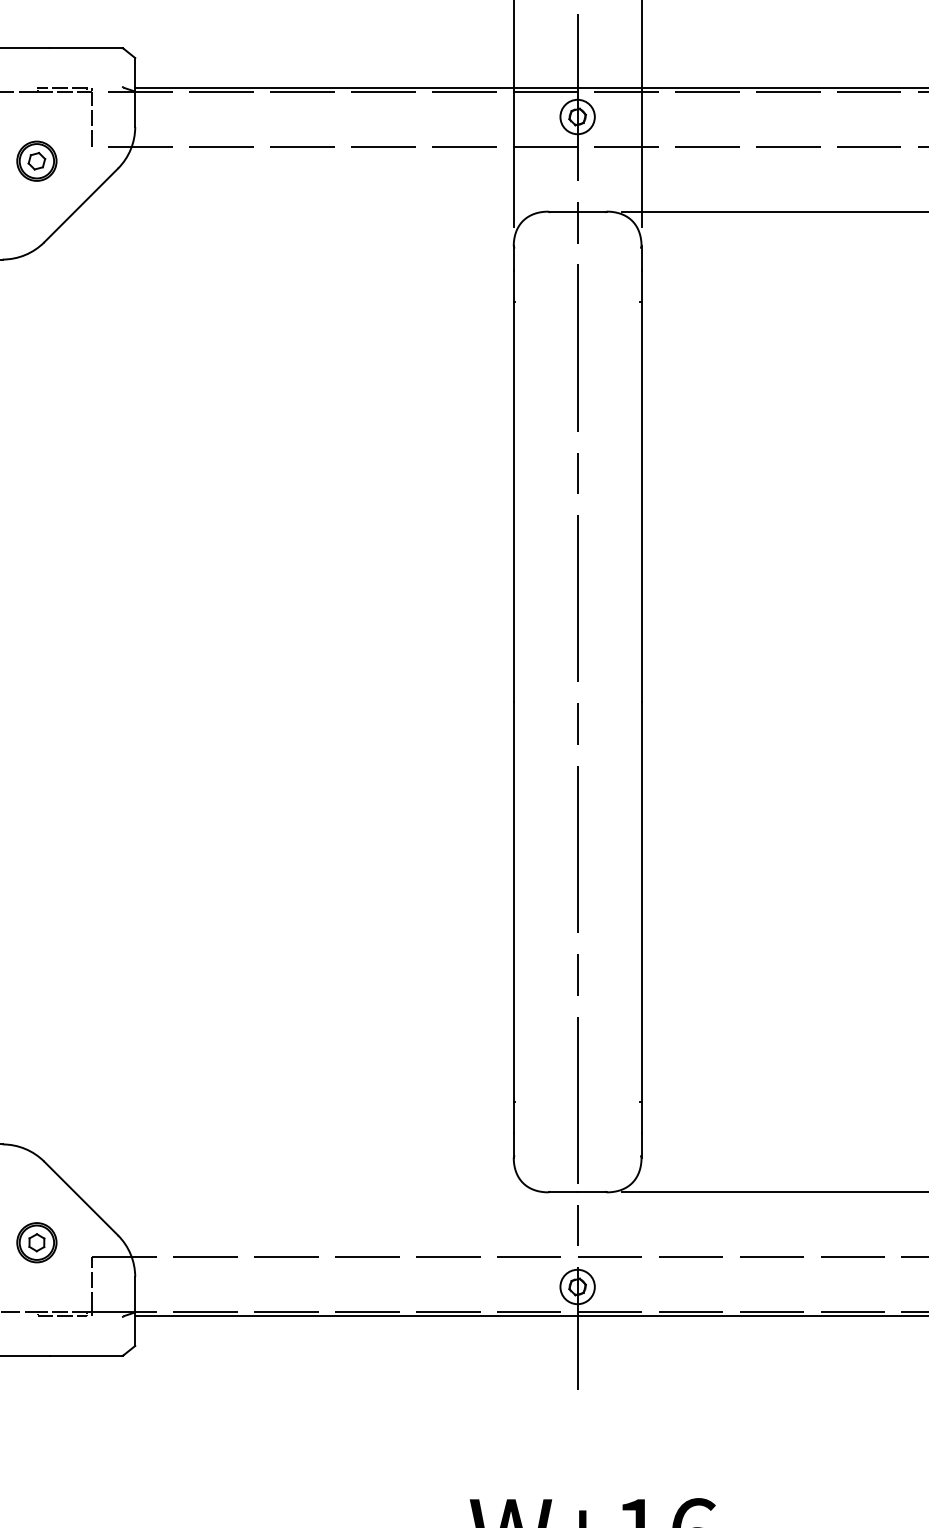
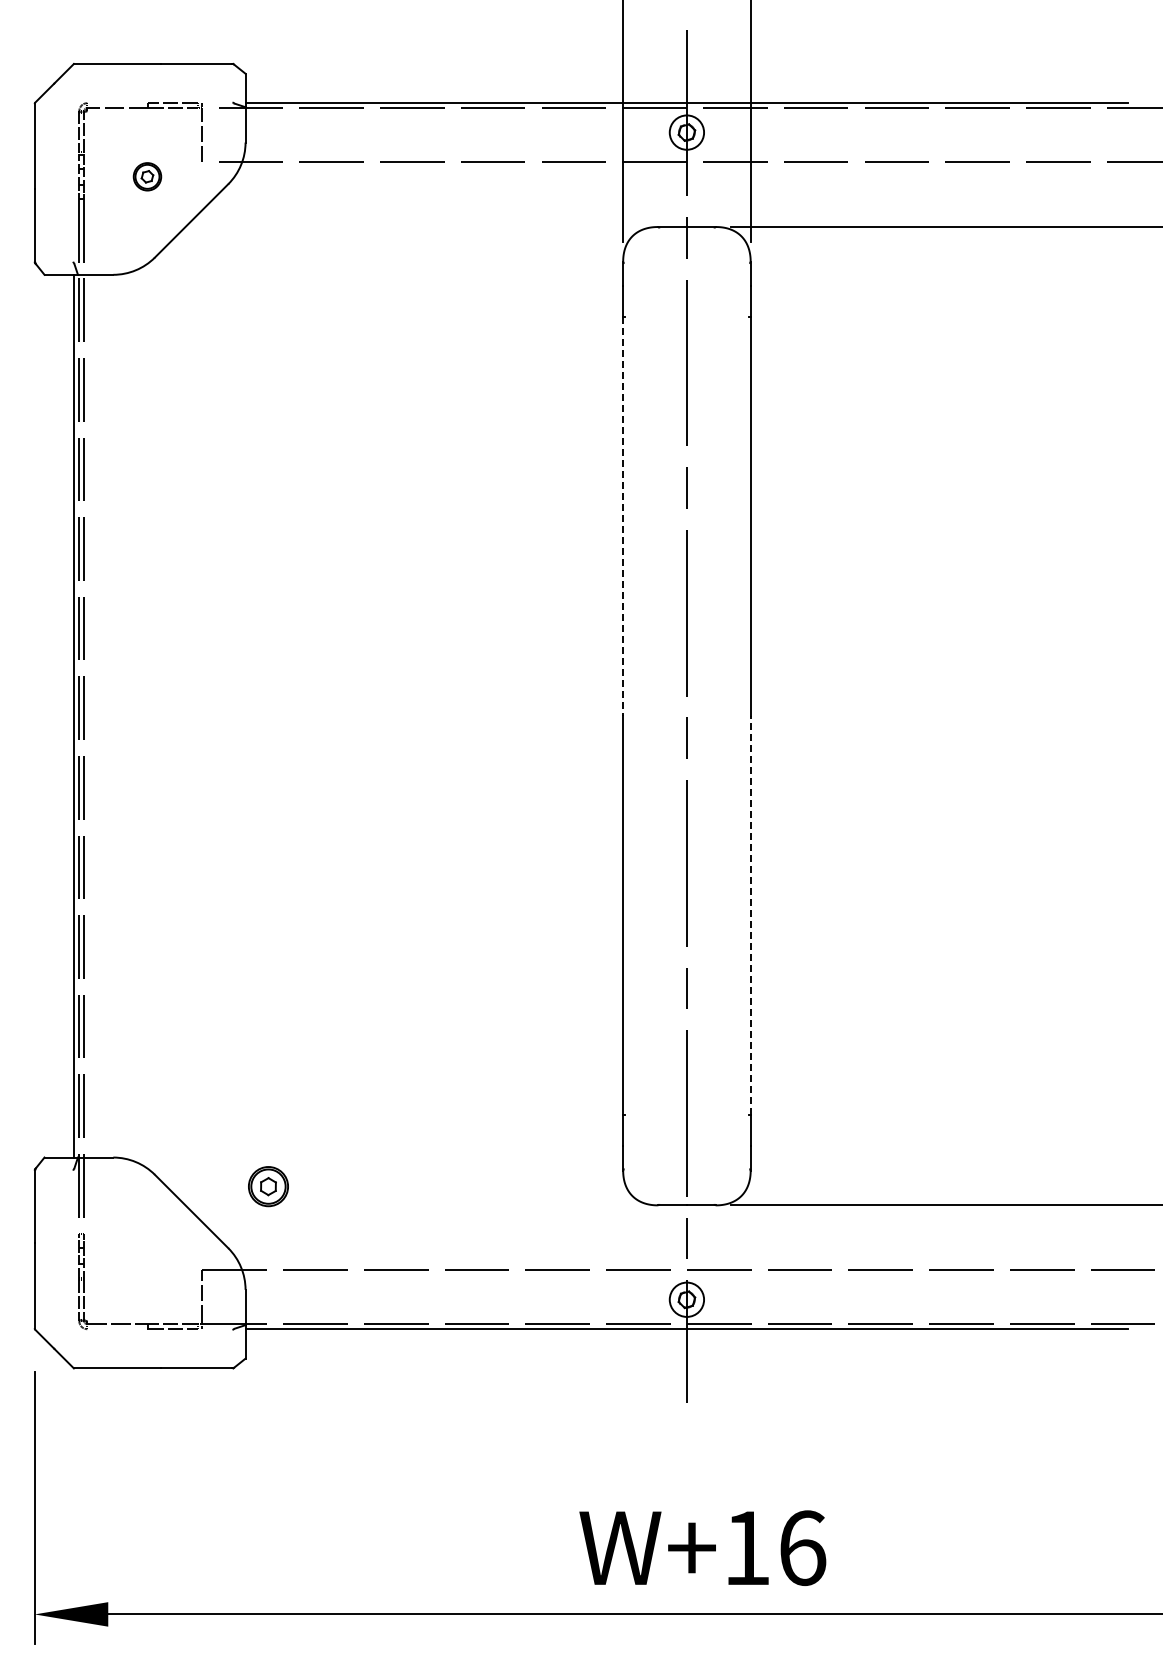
part: (36, 161) -> (147, 176), size x0.7
line: (514, 502) -> (623, 517), solid -> dashed
line: (641, 901) -> (750, 915), solid -> dashed
part: (36, 1242) -> (268, 1186), moved

